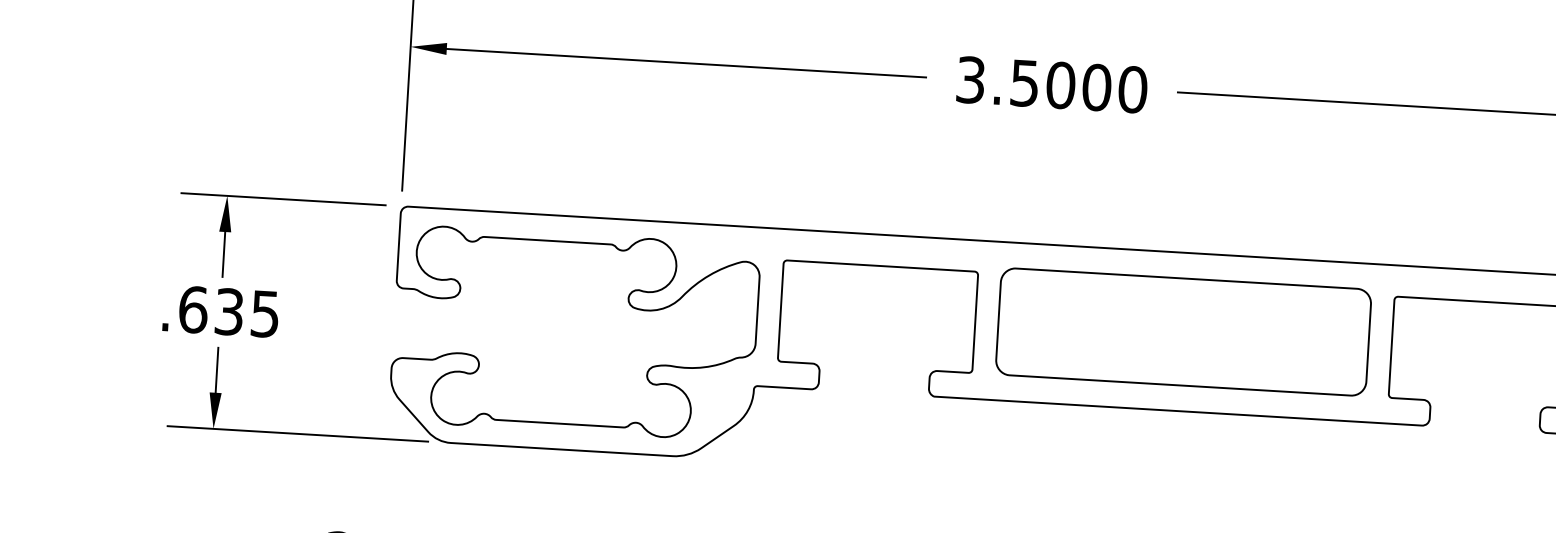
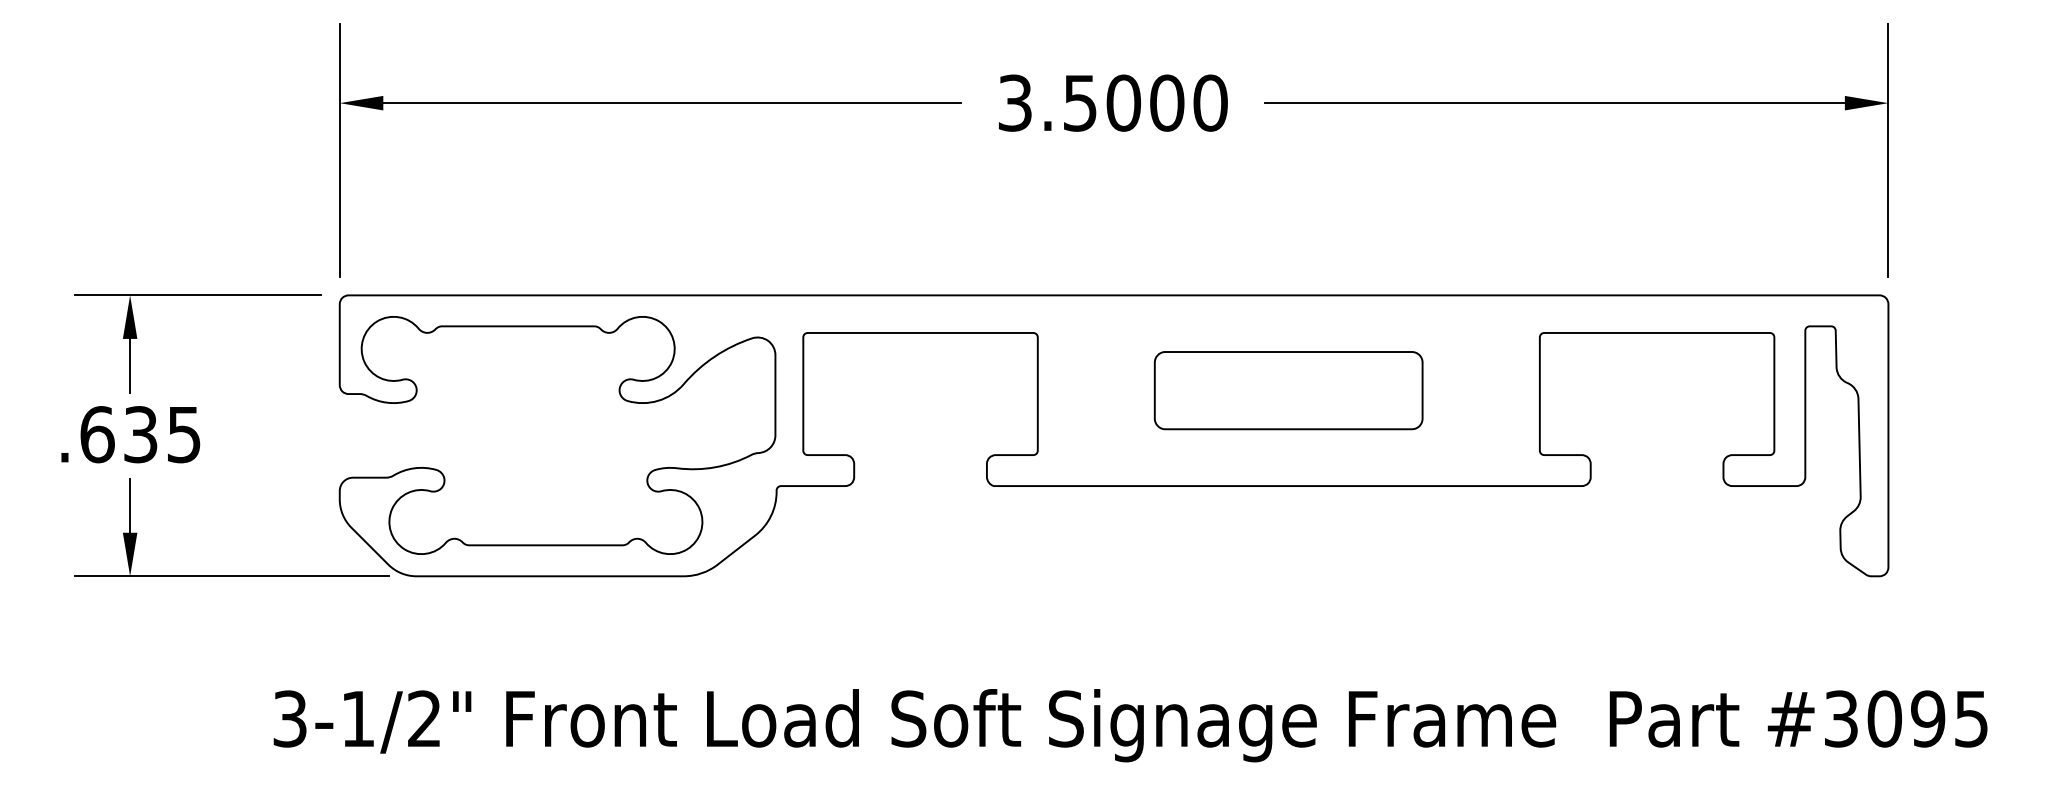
part: (1183, 331) -> (1288, 390), size x0.6

